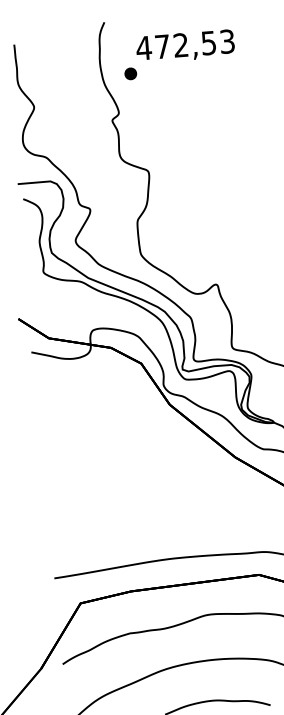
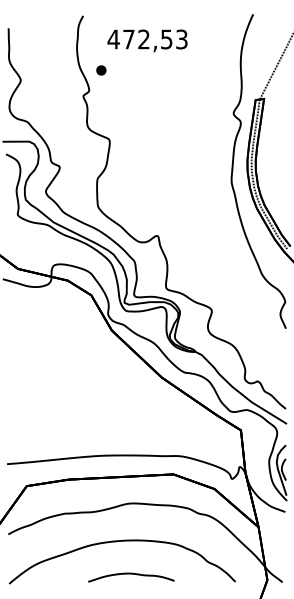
part: (130, 73) -> (101, 70), moved

